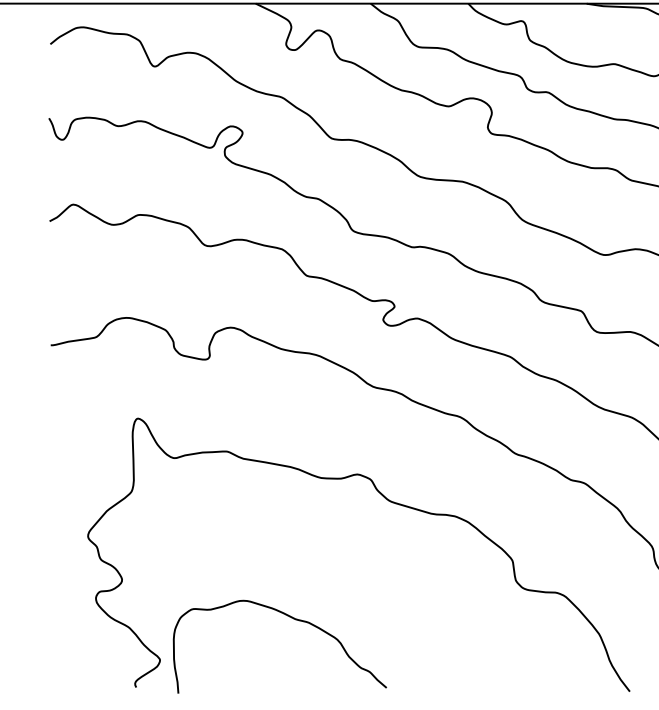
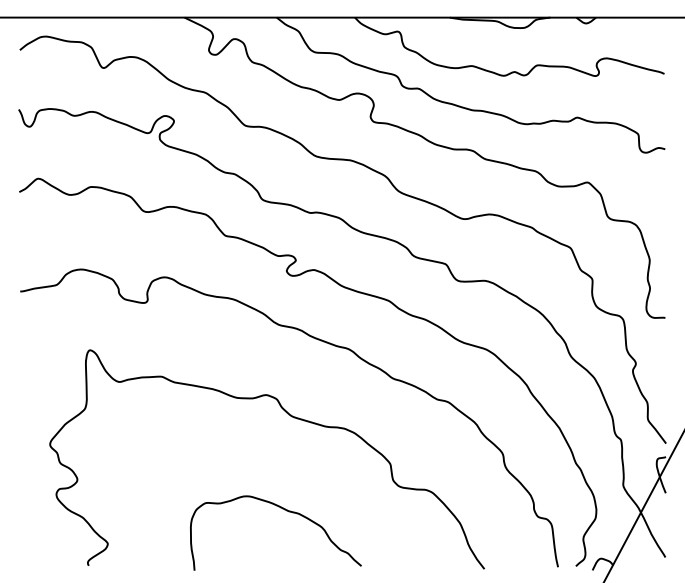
curve: (293, 619) -> (286, 511), moved

